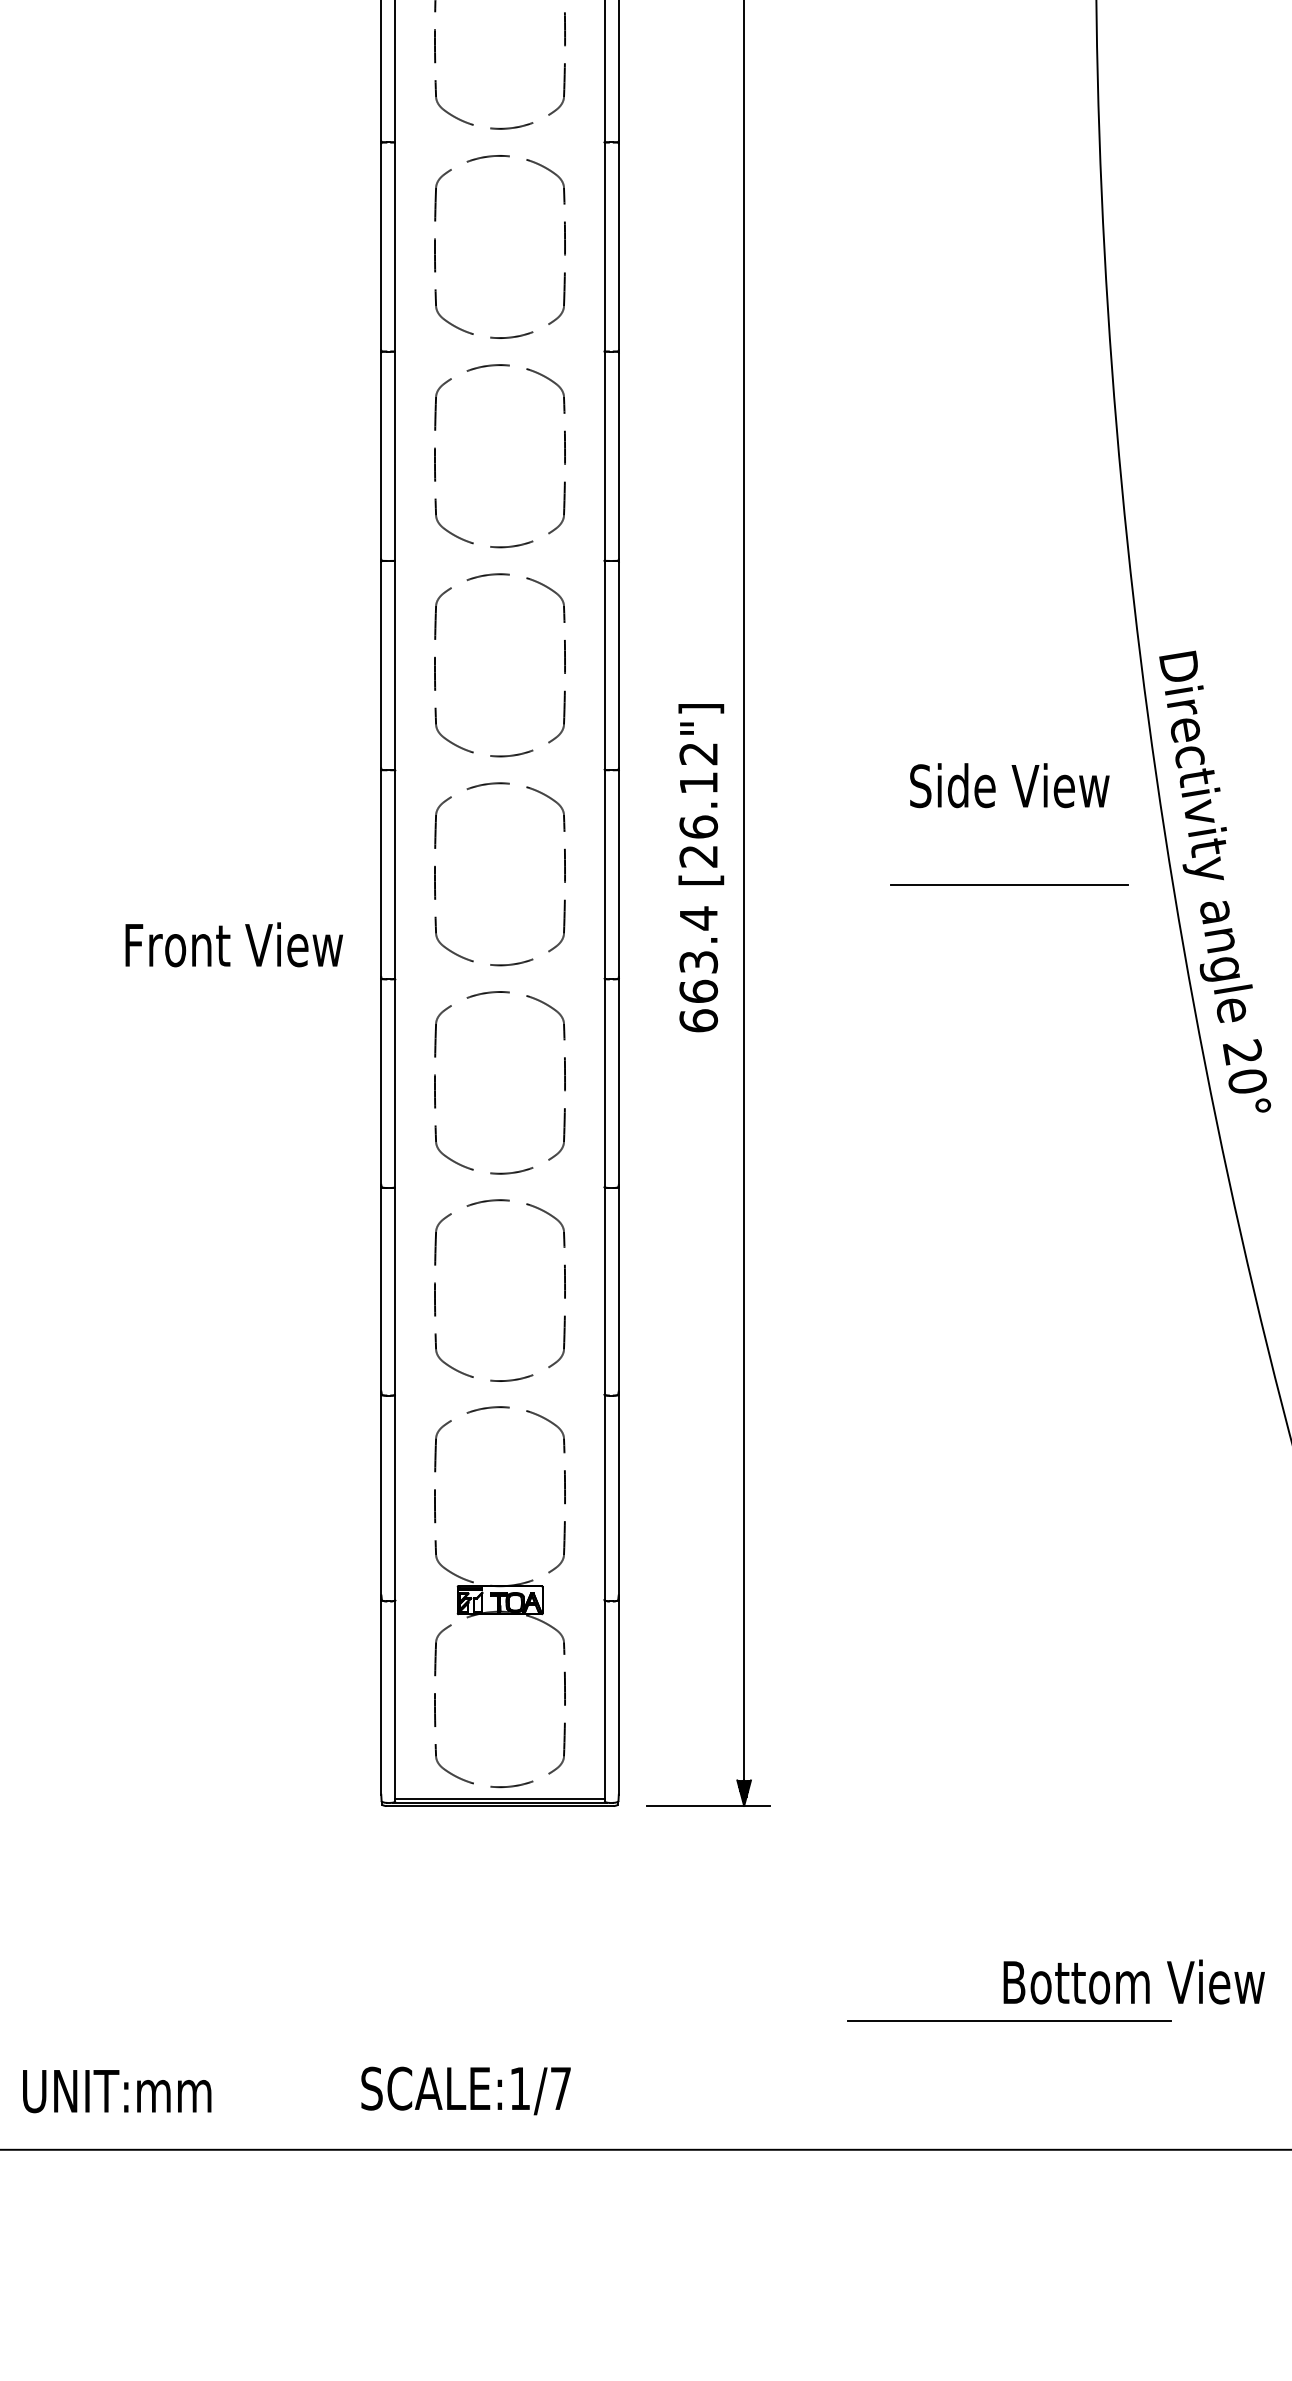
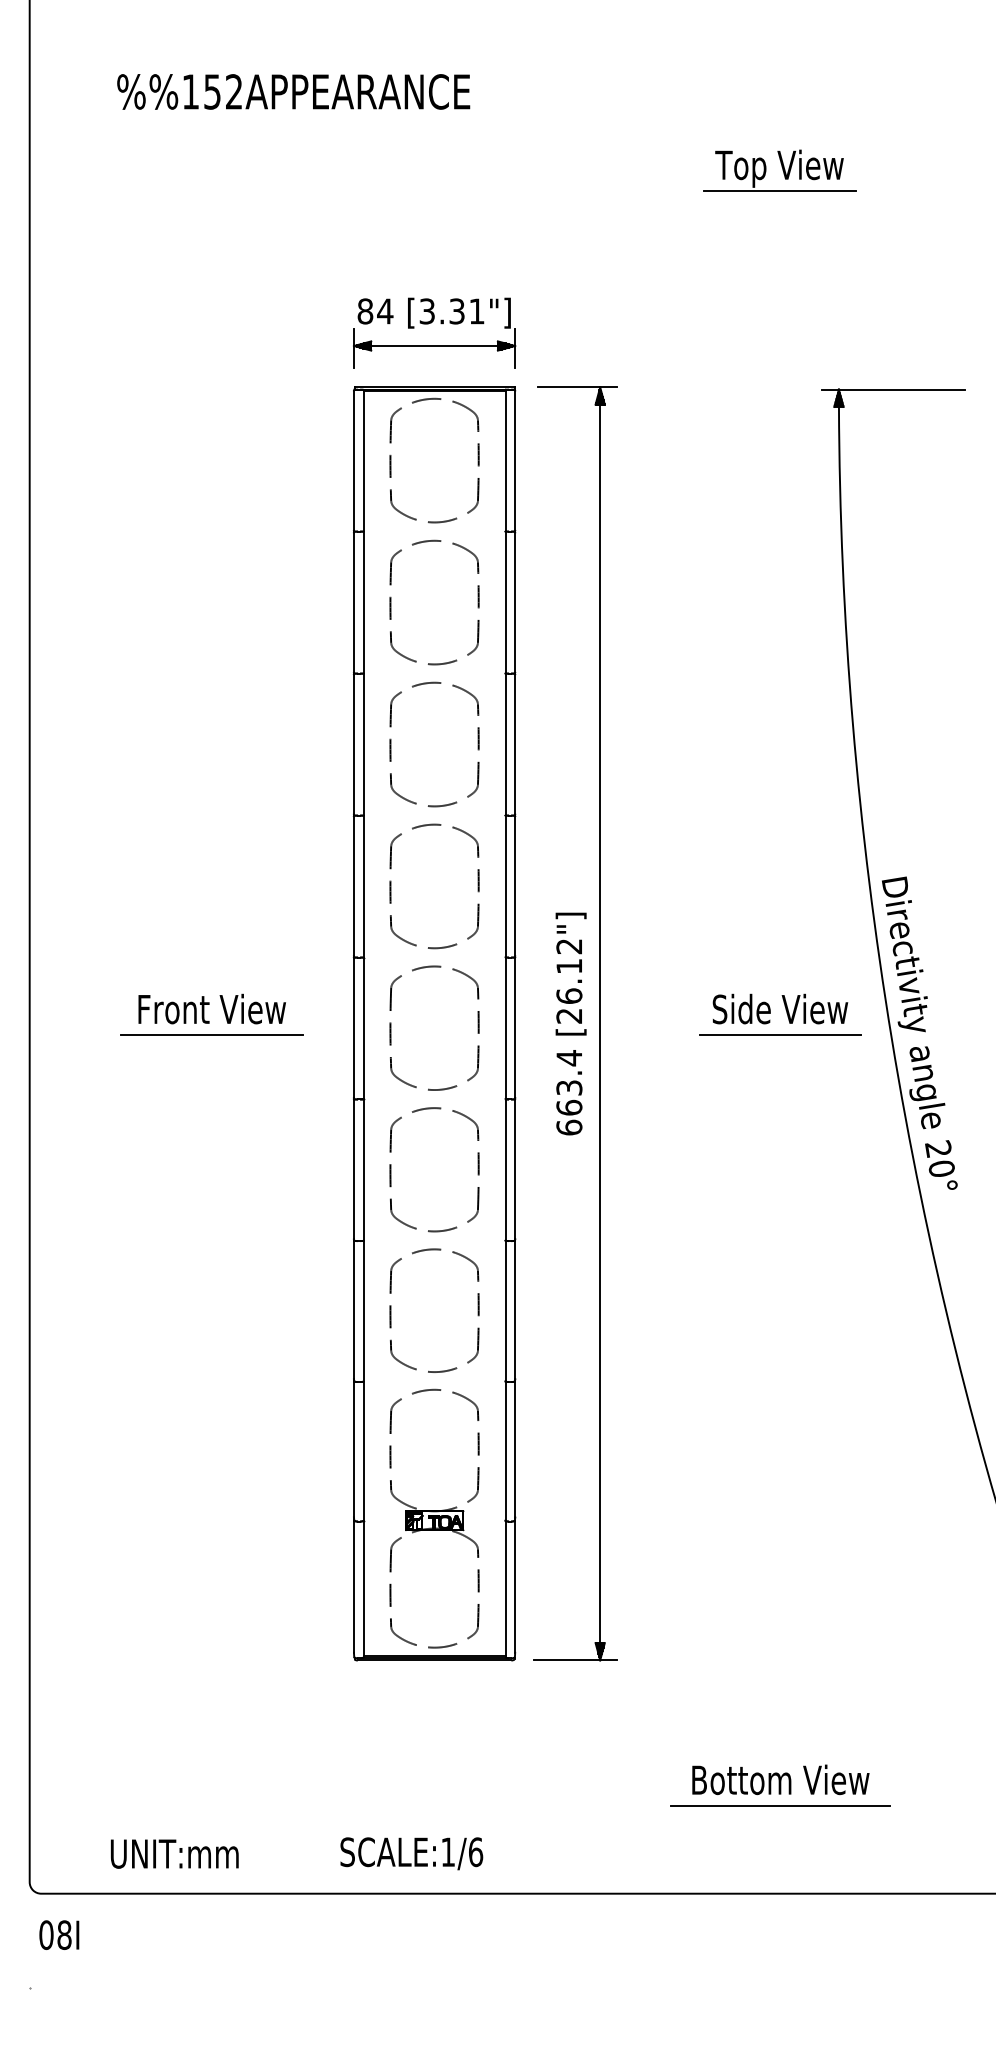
text: (1009, 784) -> (780, 1008), moved
line: (171, 884) -> (211, 1035), added
text: (233, 943) -> (211, 1008), moved
text: (1133, 1981) -> (780, 1779), moved
text: (561, 2089) -> (476, 1852), SCALE:1/7 -> SCALE:1/6

